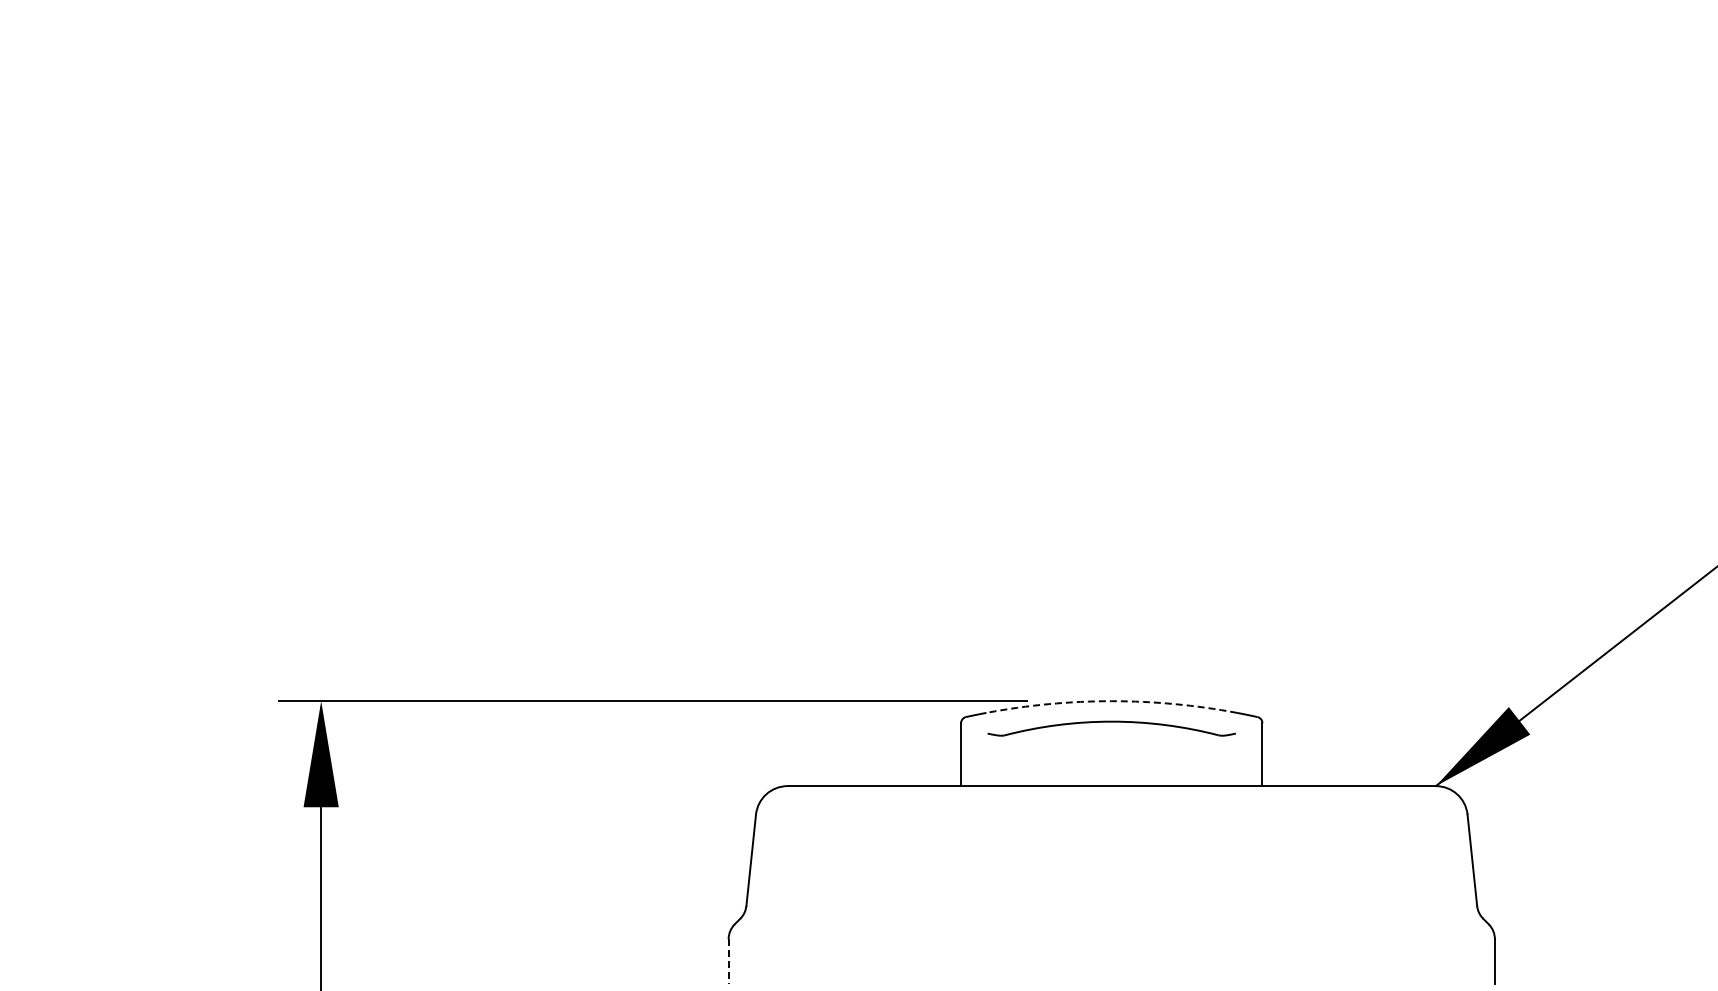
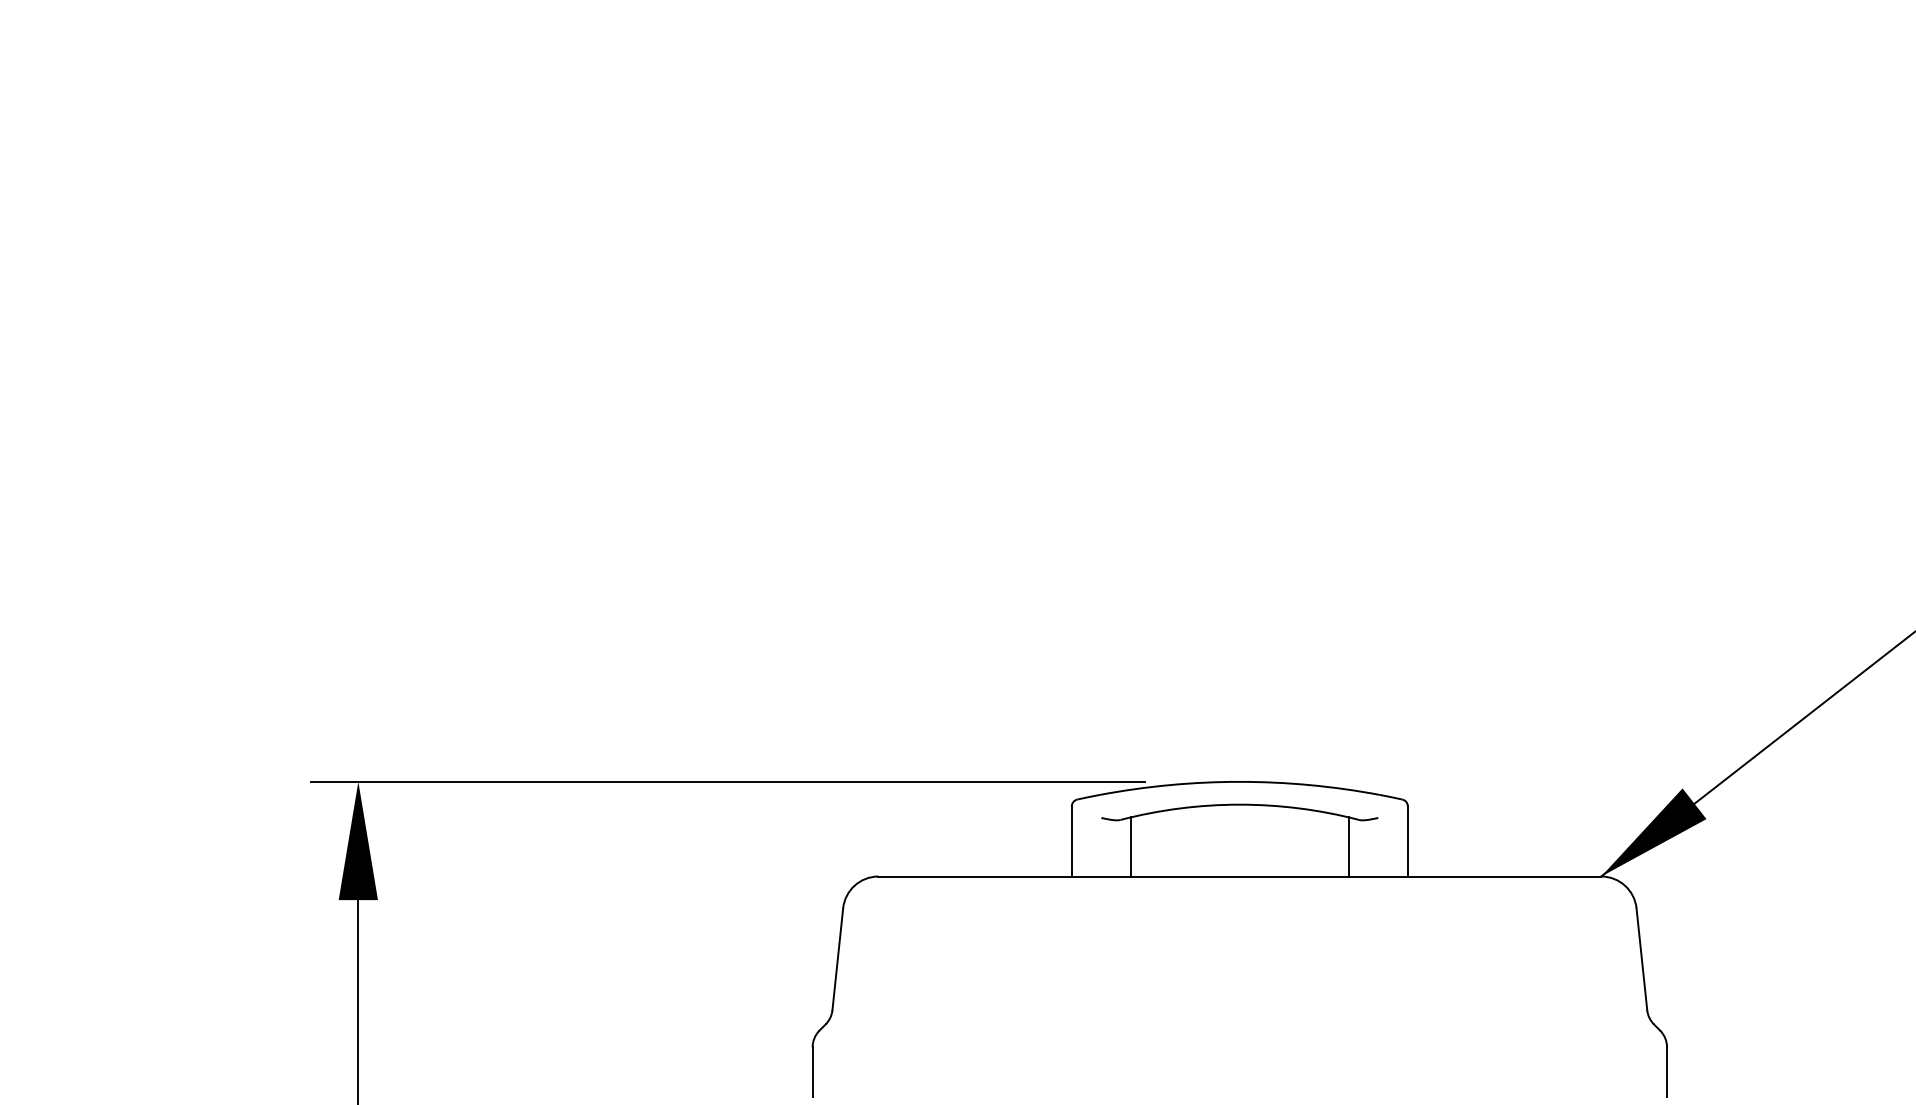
arc: (1111, 701) -> (1239, 782), dashed -> solid
line: (1014, 759) -> (1131, 846), added
line: (1209, 759) -> (1348, 846), added
line: (728, 961) -> (812, 1072), dashed -> solid

